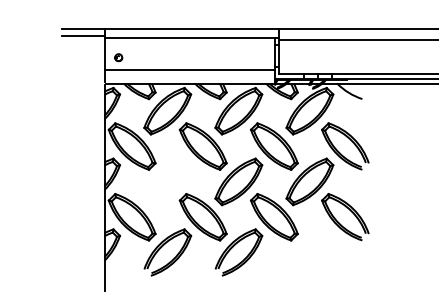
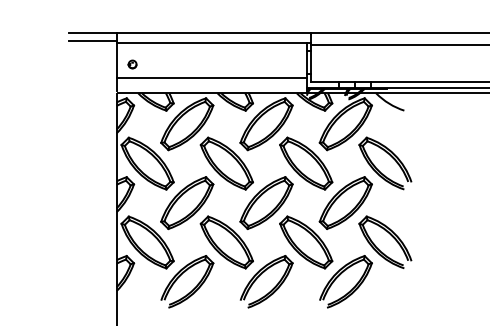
part: (167, 181) -> (187, 202), added
part: (305, 246) -> (340, 275), added

